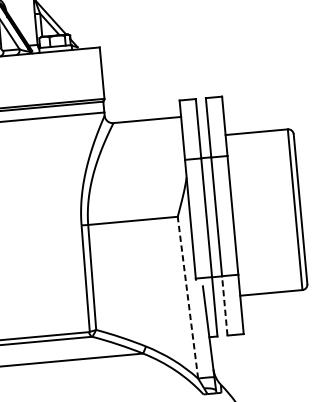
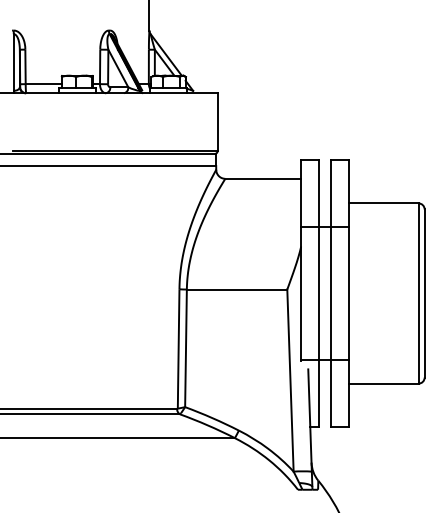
line: (187, 297) -> (290, 380), dashed -> solid
line: (224, 305) -> (330, 392), dashed -> solid

